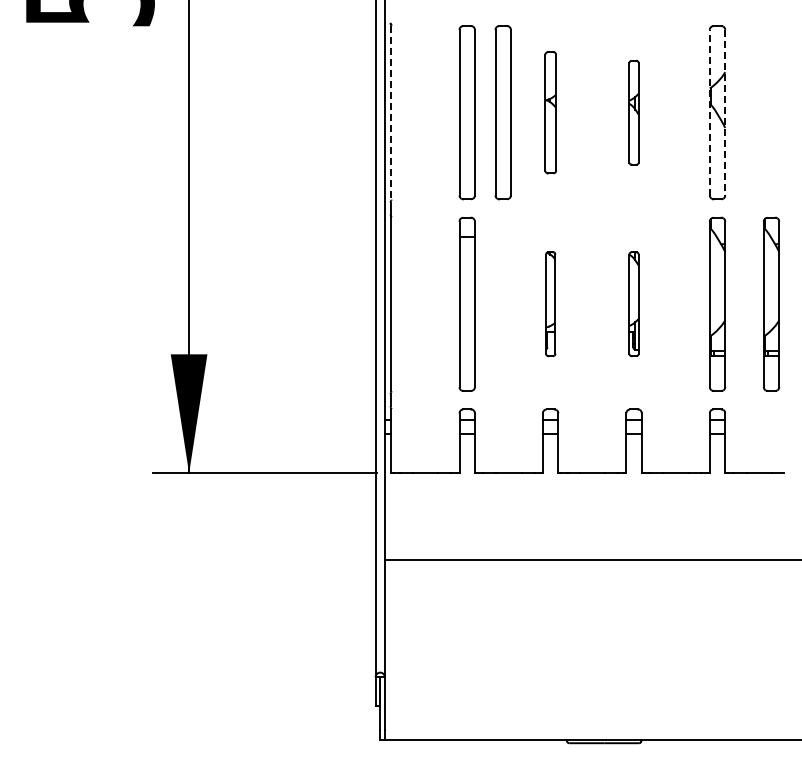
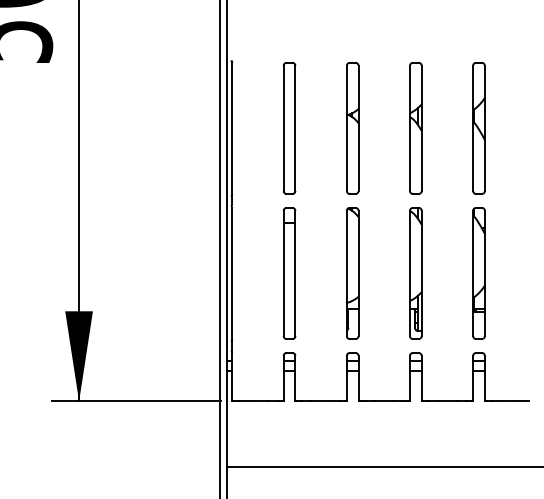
line: (391, 112) -> (232, 128), dashed -> solid
part: (502, 112) -> (316, 128), removed
part: (550, 112) -> (352, 128), size x1.43
part: (633, 112) -> (415, 128), size x1.67
line: (709, 112) -> (472, 128), dashed -> solid
line: (725, 112) -> (485, 128), dashed -> solid
part: (550, 303) -> (352, 272), size x1.67
part: (633, 303) -> (415, 272), size x1.67
part: (771, 303) -> (519, 272), removed

